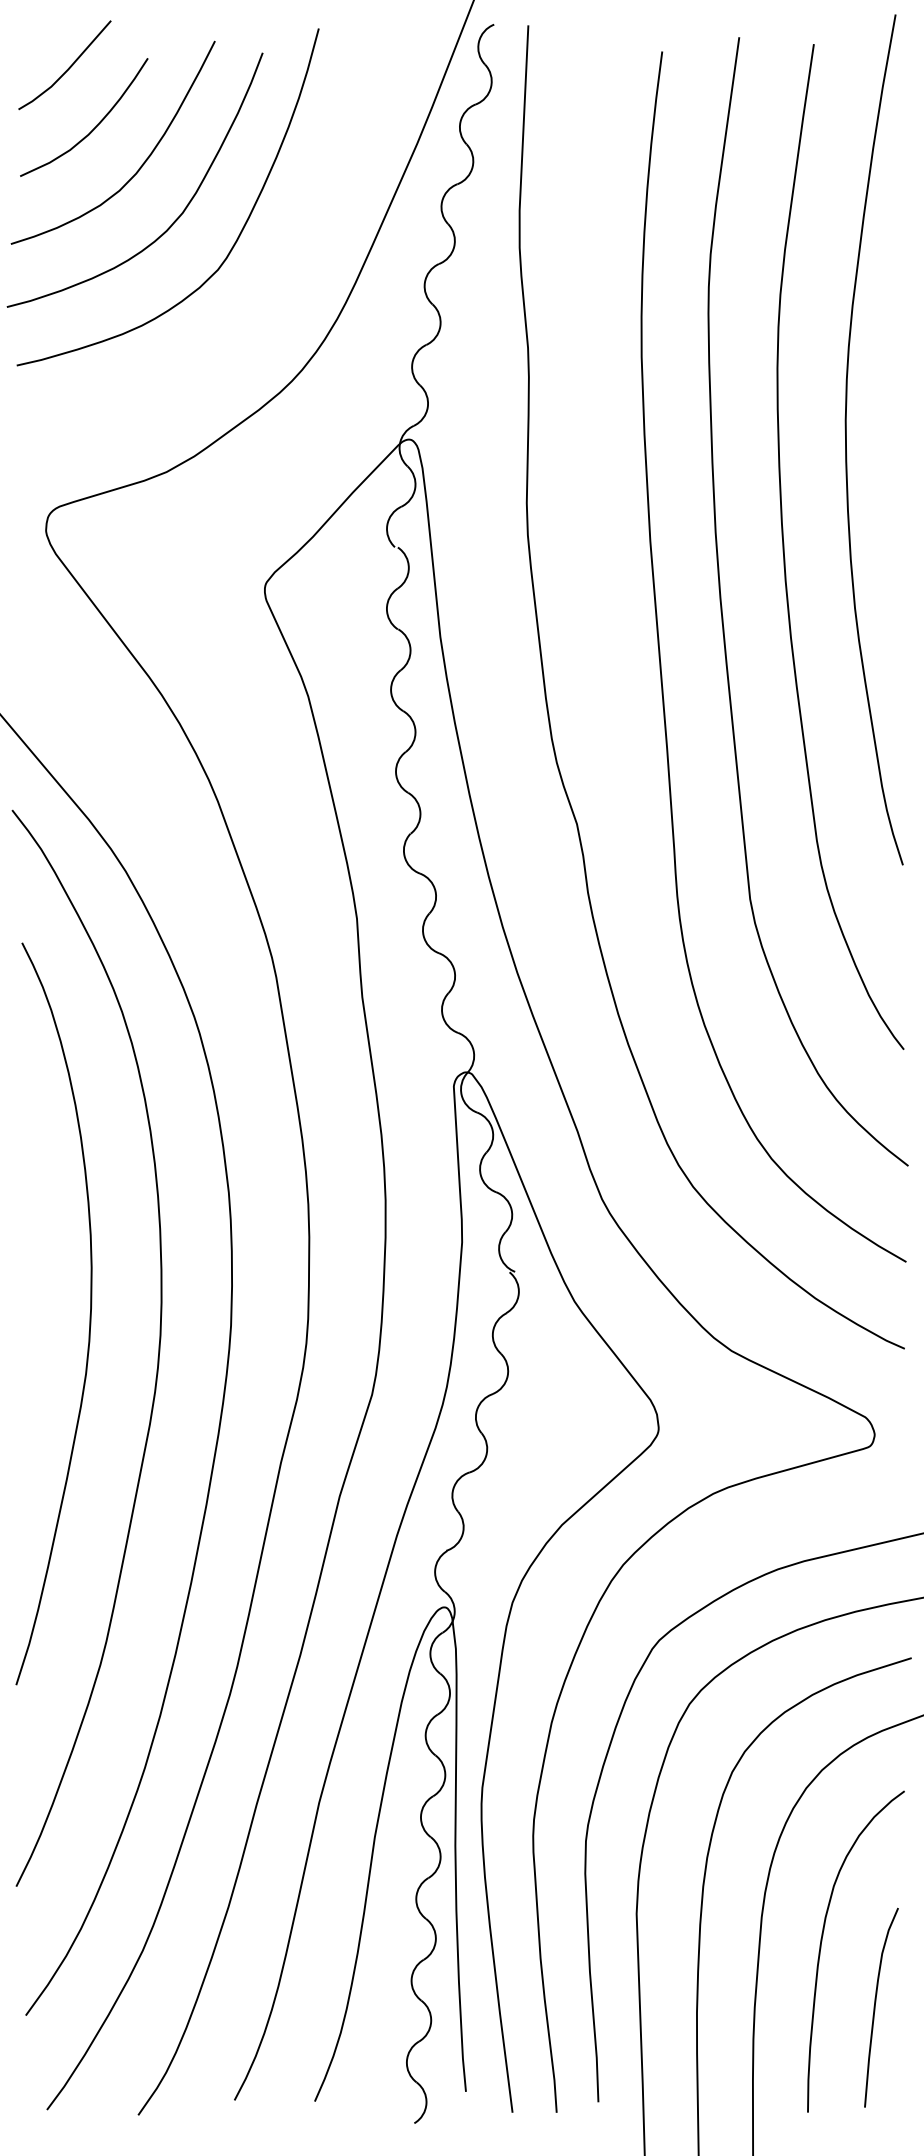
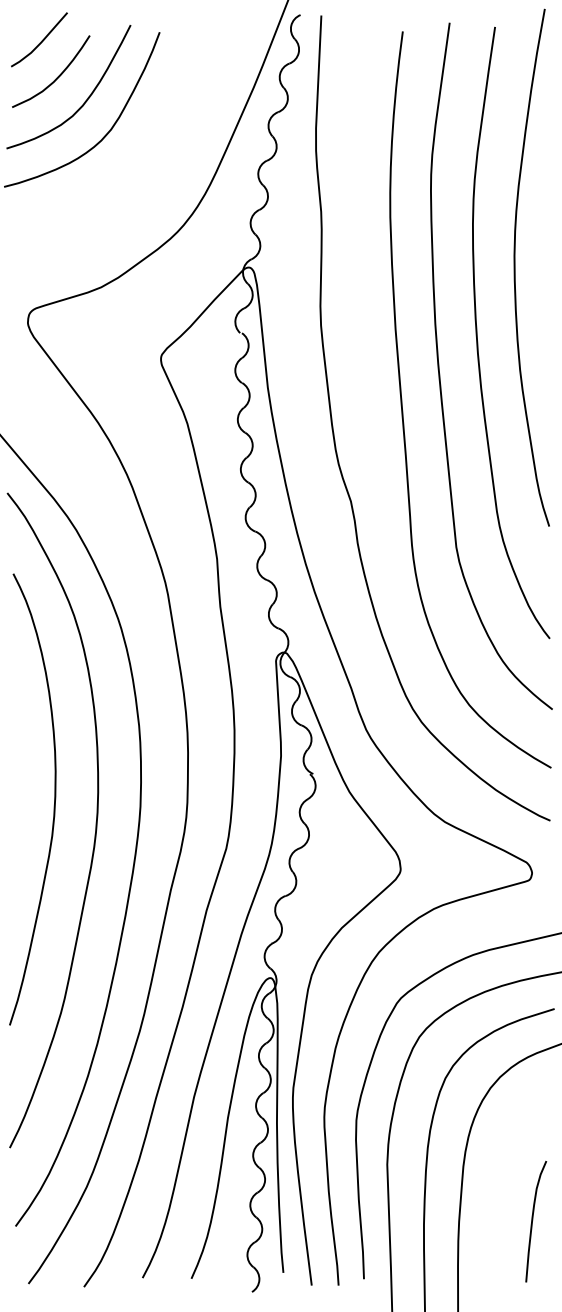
curve: (239, 232) -> (145, 141), removed
curve: (822, 1946) -> (500, 1184), removed

